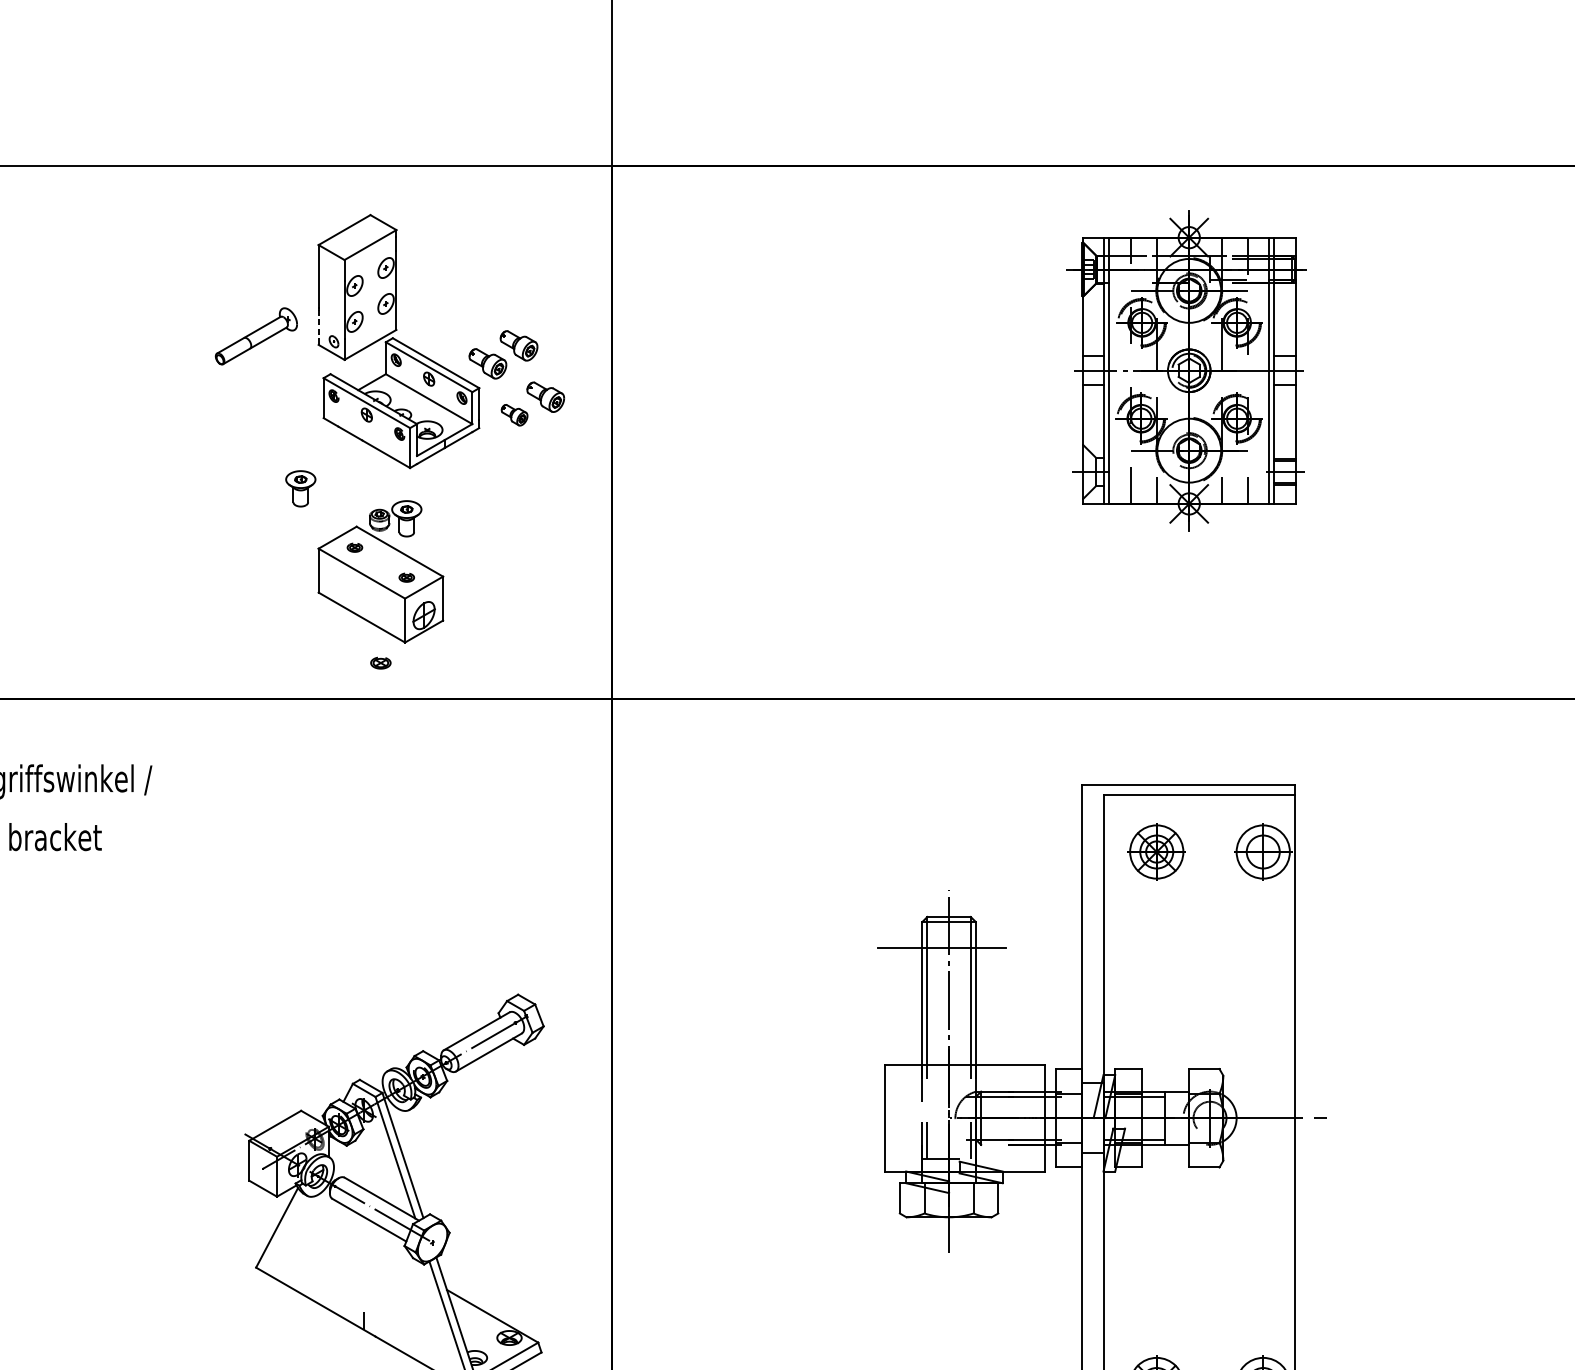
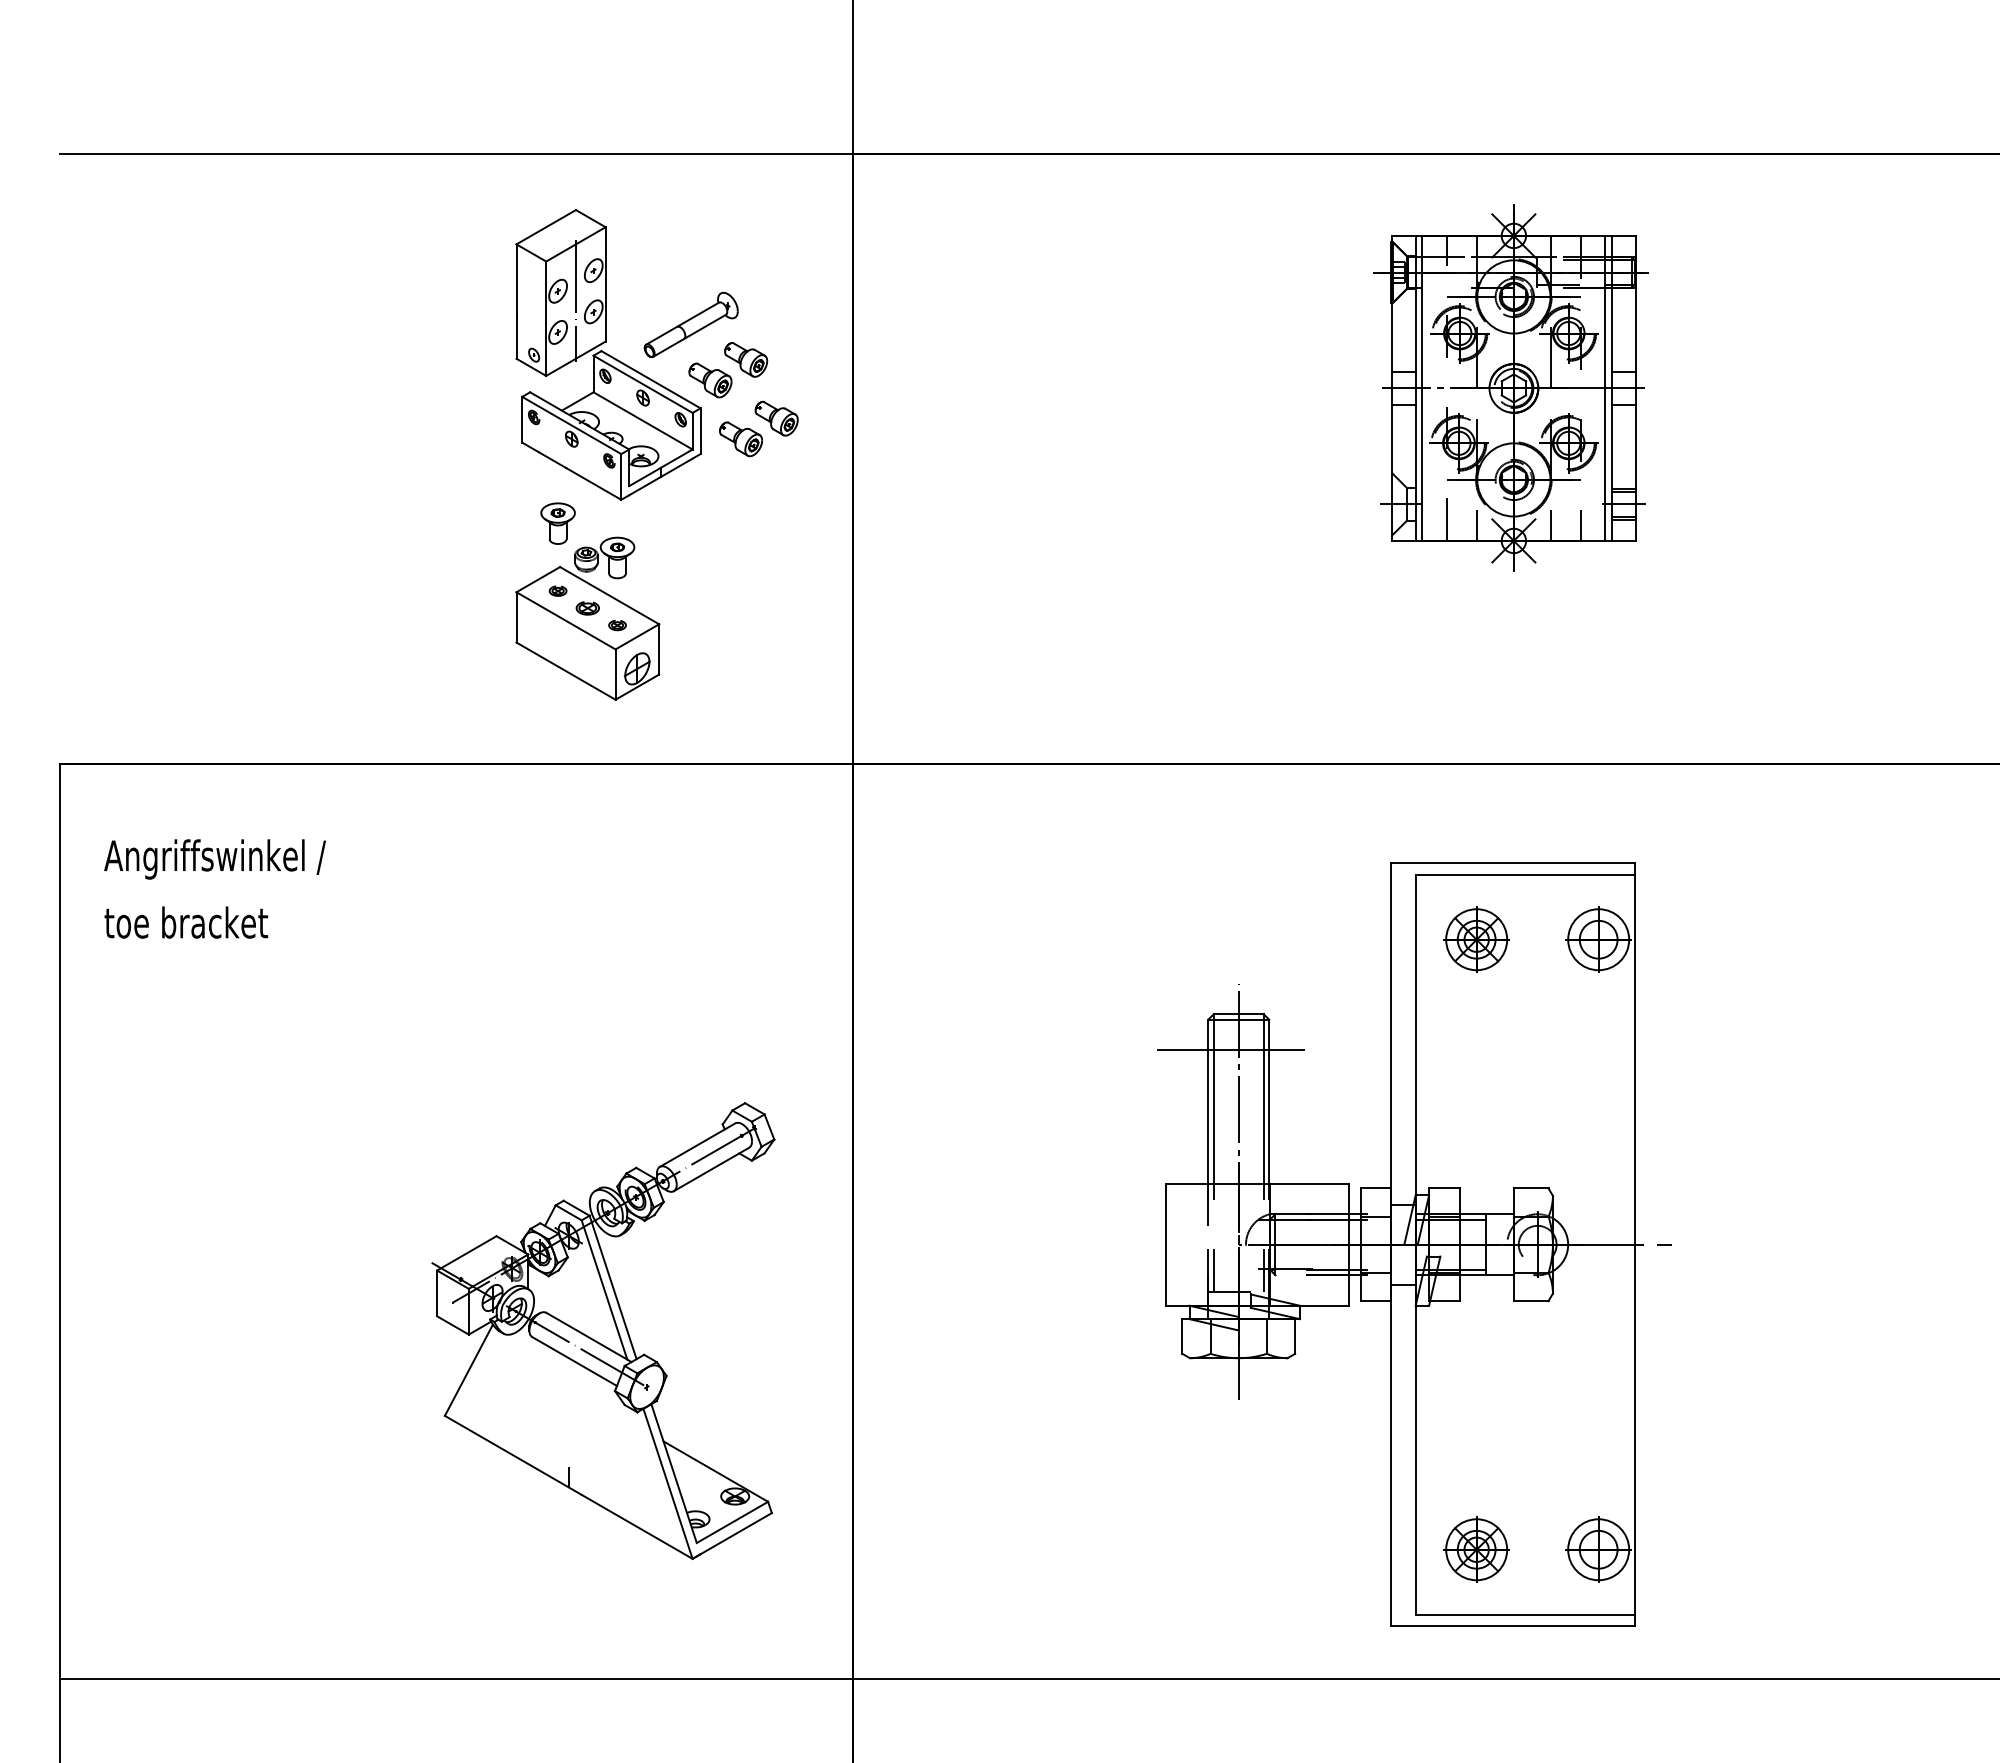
line: (370, 294) -> (575, 301), added
line: (318, 328) -> (516, 339), dashed -> solid
part: (255, 335) -> (690, 324), moved
part: (514, 415) -> (740, 439), size x1.43
part: (300, 488) -> (557, 523), moved
part: (380, 663) -> (587, 608), moved

